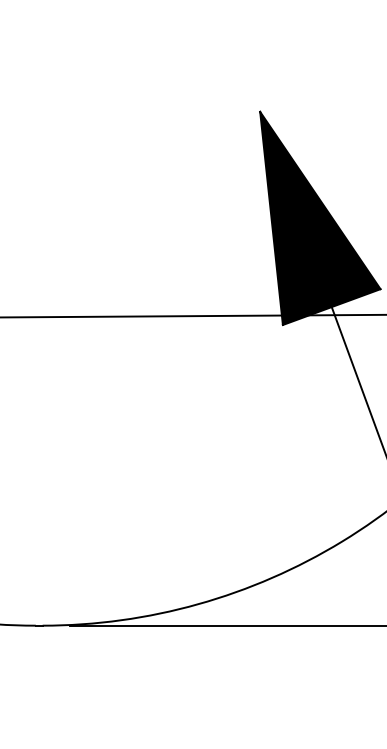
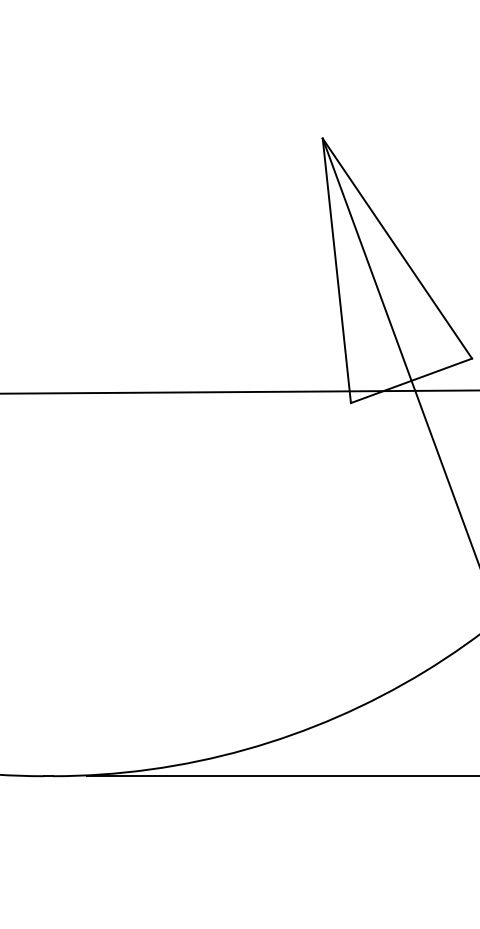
fill: (320, 218) -> (397, 270), removed

